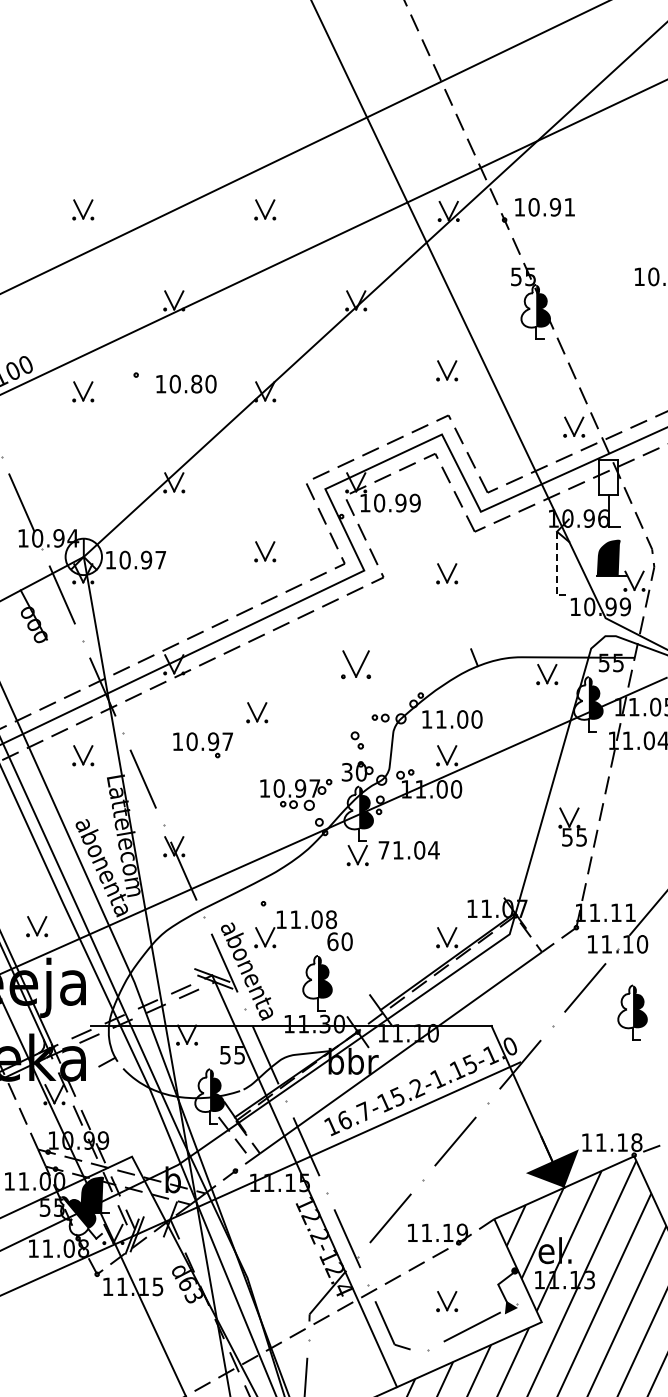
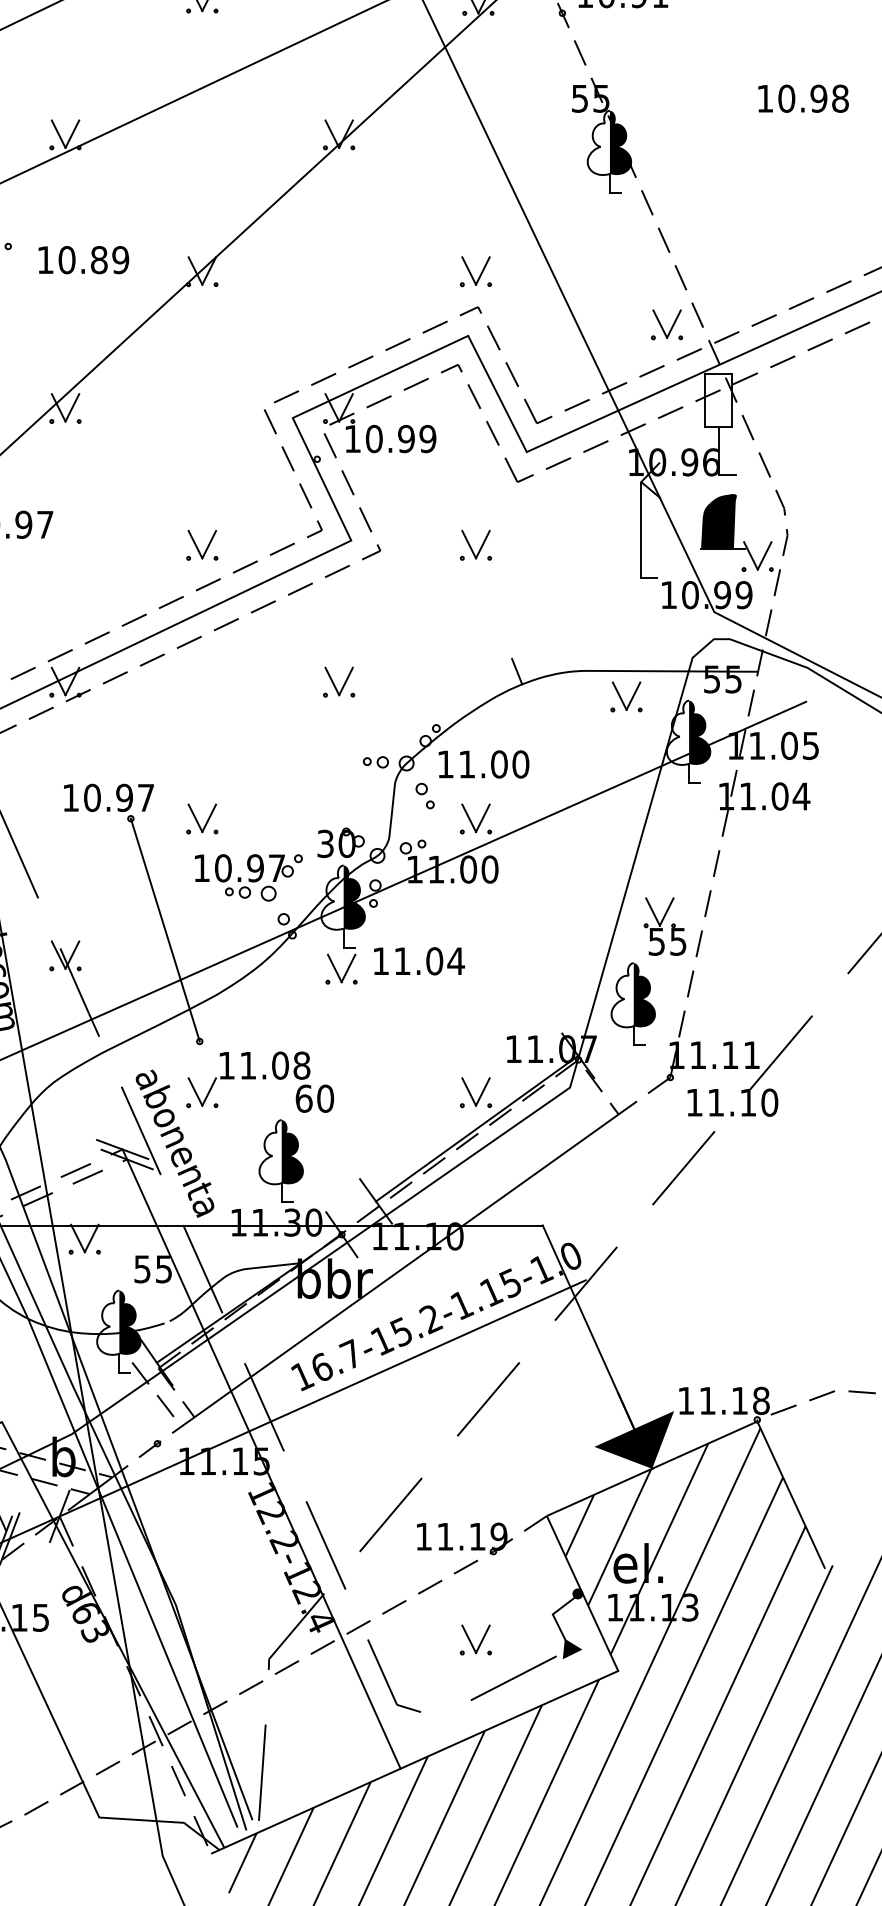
part: (447, 370) -> (476, 271), moved
text: (210, 384) -> (120, 260), 10.80 -> 10.89
part: (265, 551) -> (202, 544), moved
line: (557, 569) -> (641, 538), dashed -> solid
part: (356, 664) -> (339, 681), size x0.71
part: (257, 712) -> (202, 818), moved
part: (356, 740) -> (423, 796), moved
line: (240, 829) -> (165, 929), added
text: (383, 850) -> (380, 961), 71.04 -> 11.04
part: (632, 1012) -> (632, 1003), moved

